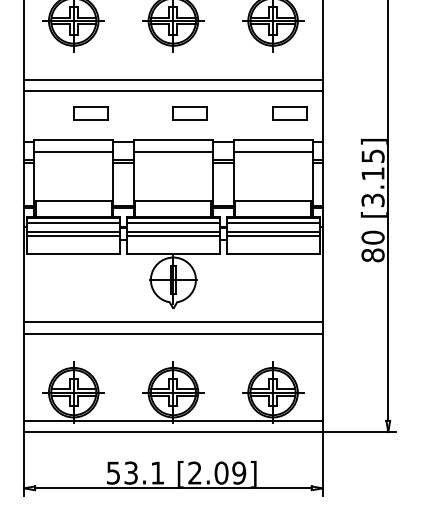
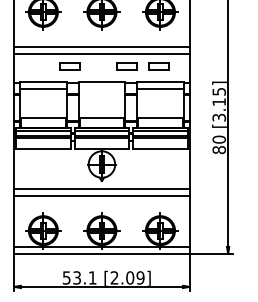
part: (89, 113) -> (69, 66), moved
part: (189, 113) -> (126, 66), moved
part: (288, 113) -> (158, 66), moved
line: (172, 152) -> (101, 89), removed

